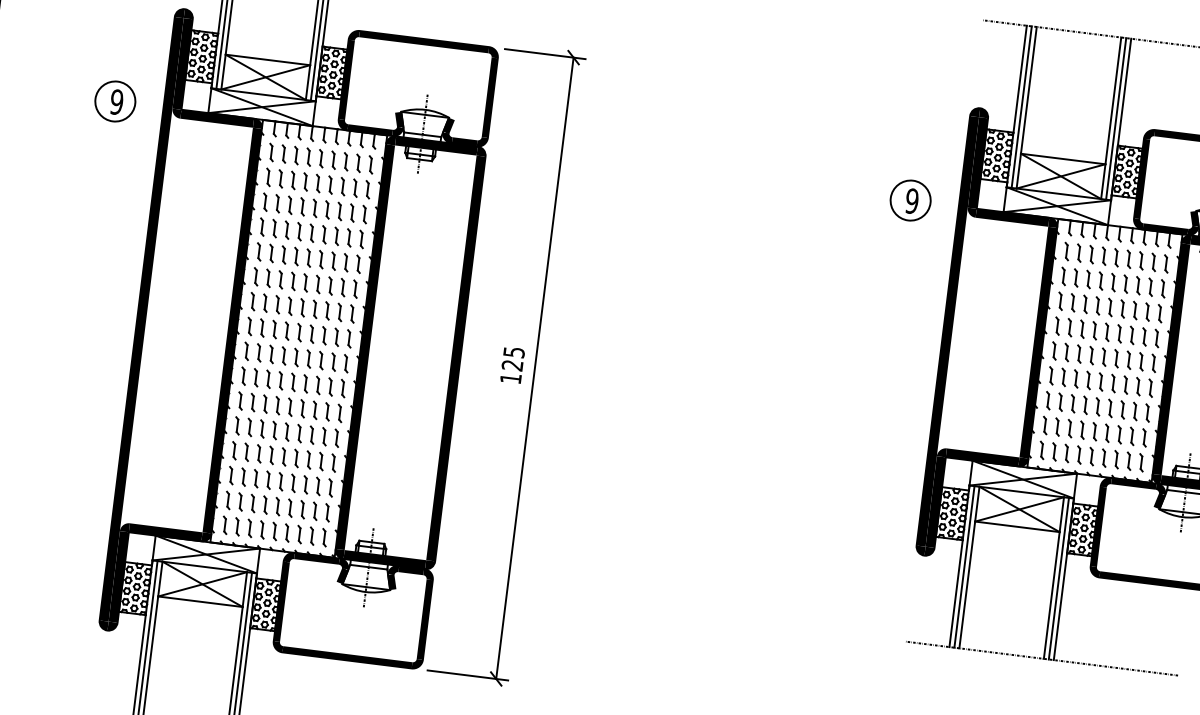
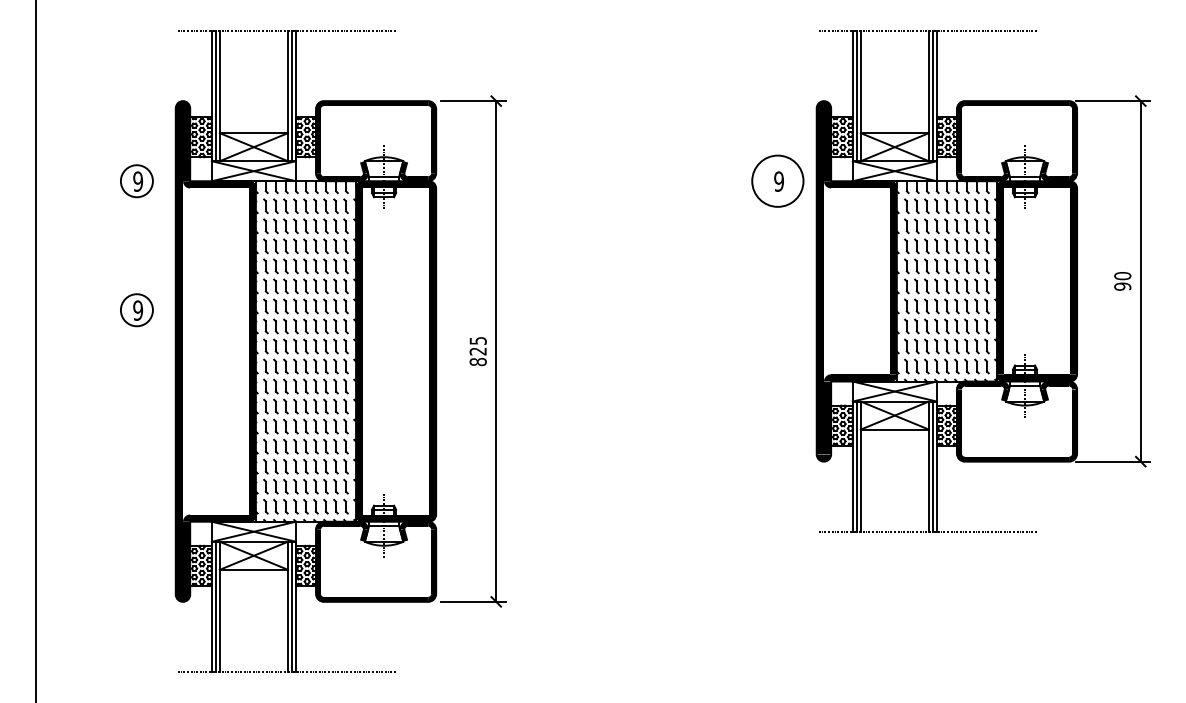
circle: (910, 200) -> (777, 181), size x1.6
part: (94, 261) -> (136, 310), added
text: (509, 379) -> (477, 362), 125 -> 825

